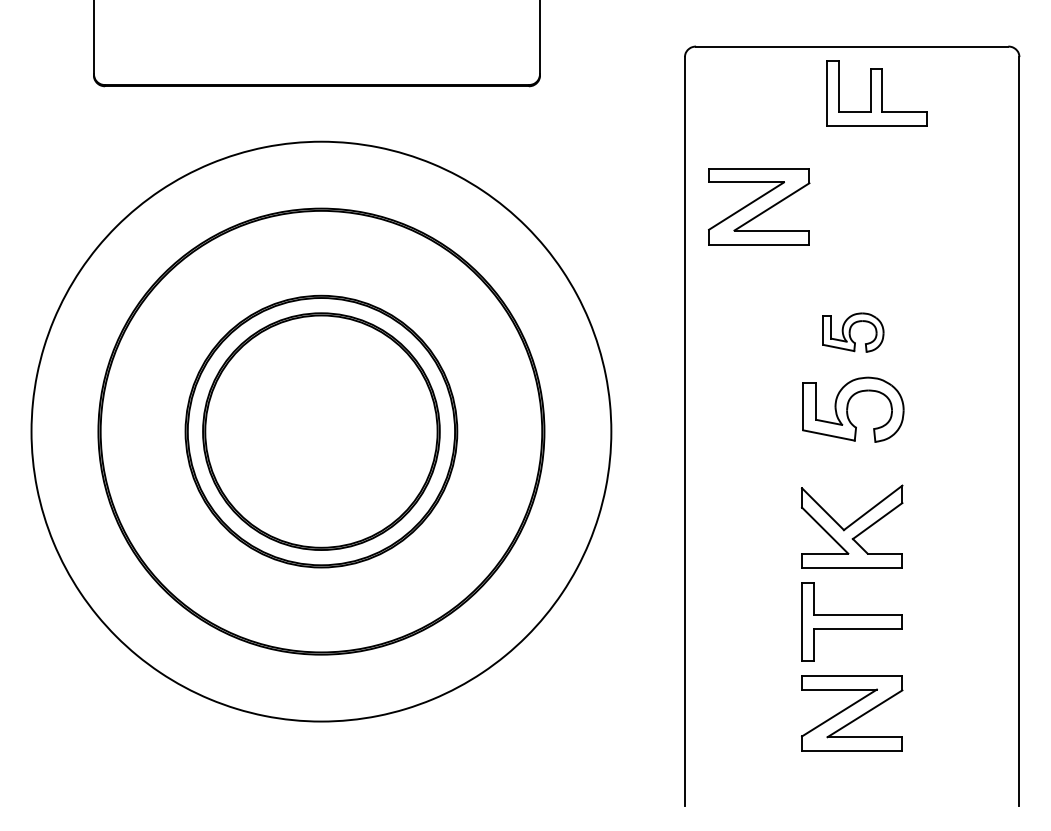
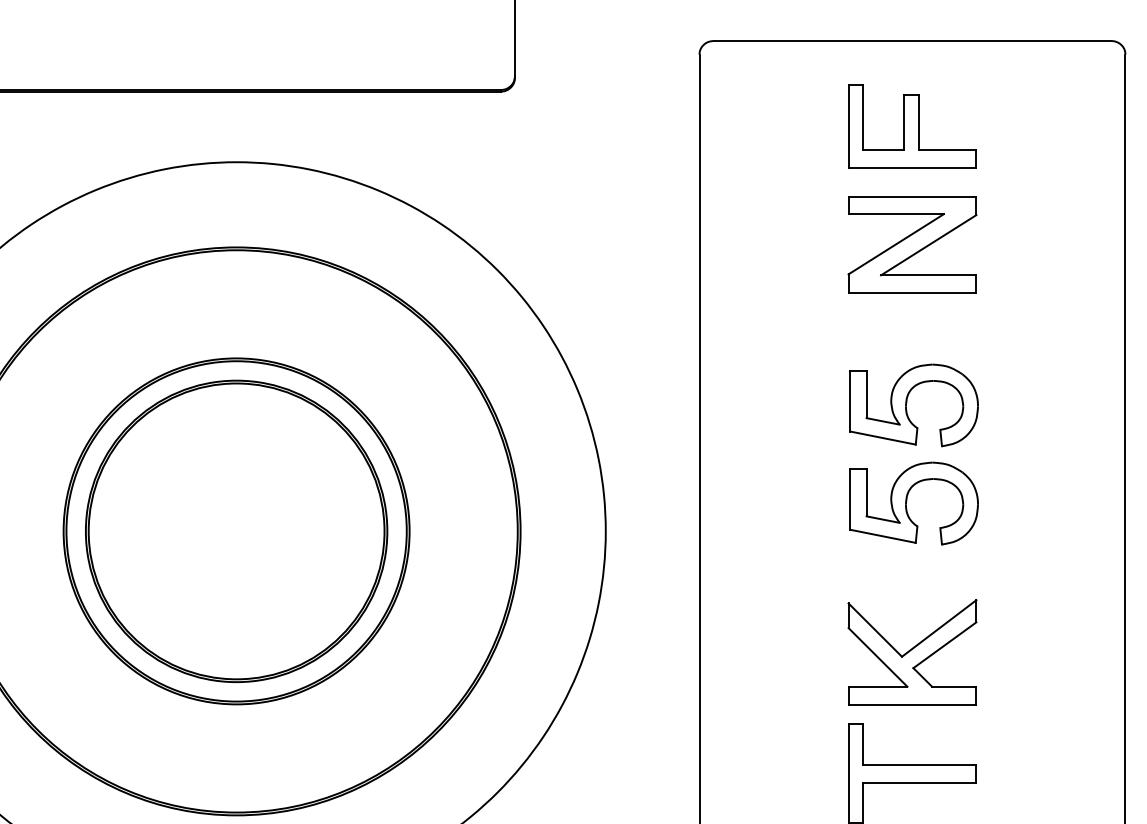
part: (876, 93) -> (911, 126), moved
part: (759, 206) -> (912, 244), moved
part: (853, 332) -> (914, 405), size x1.67

